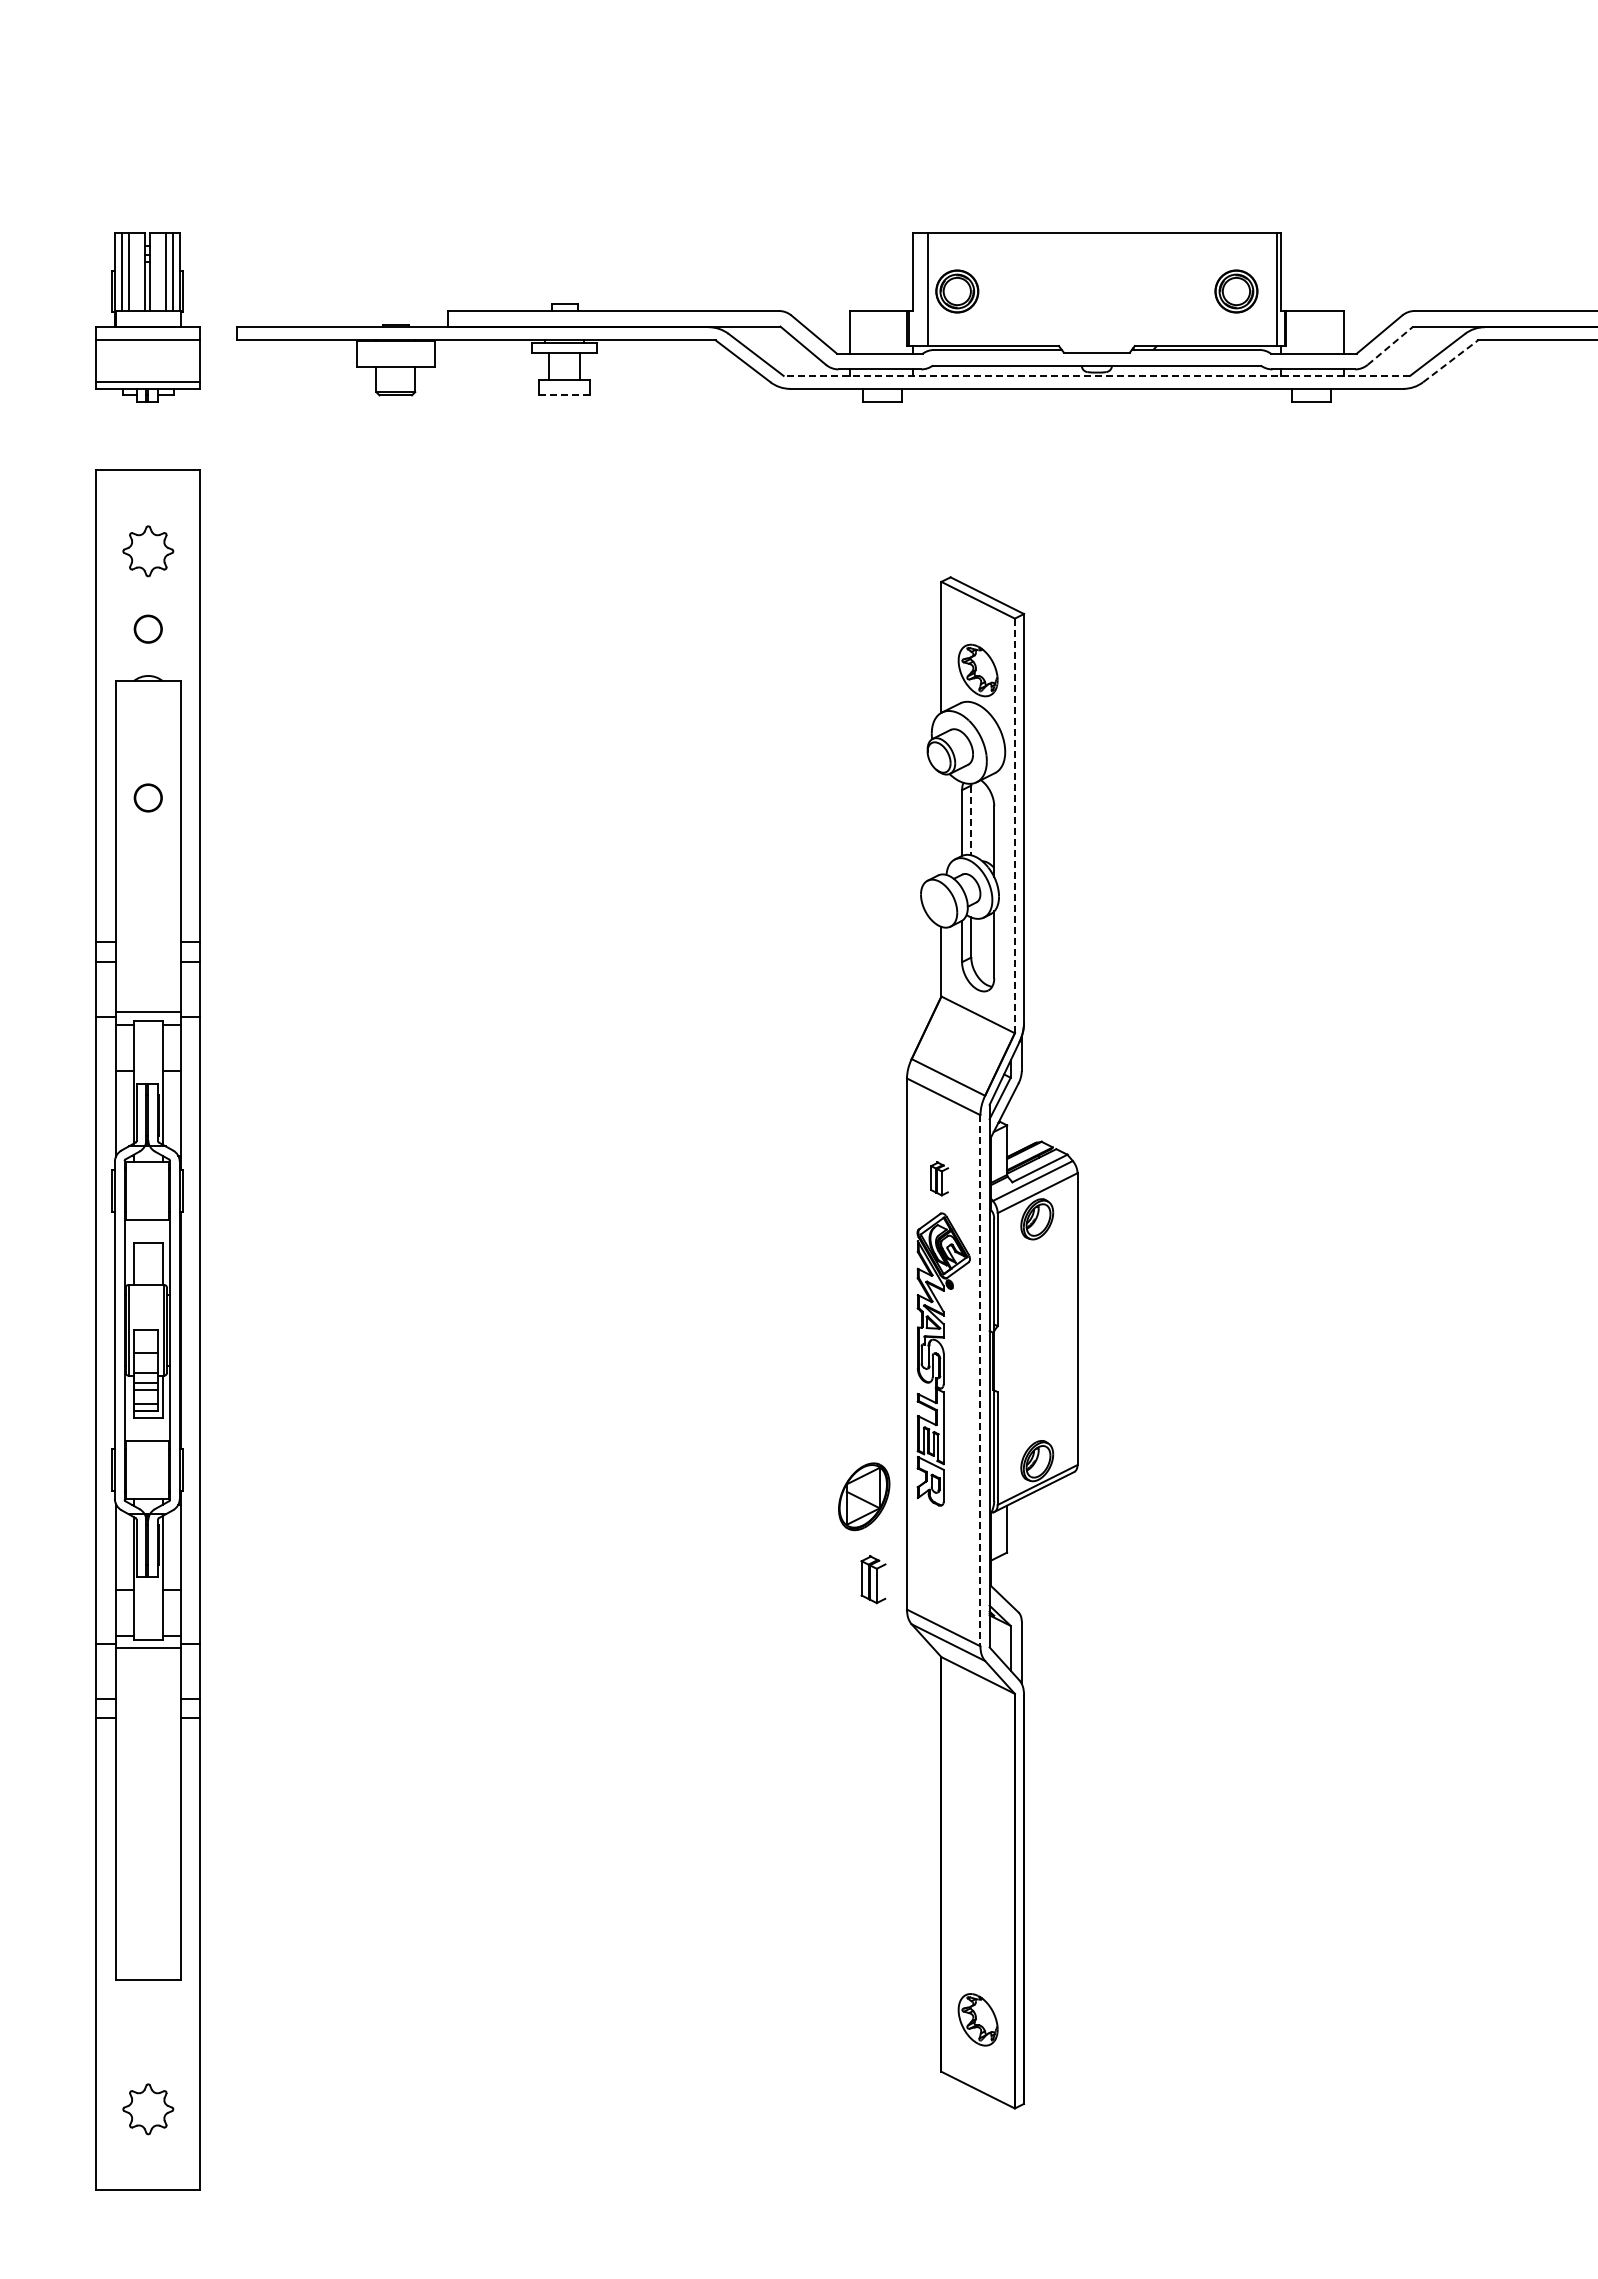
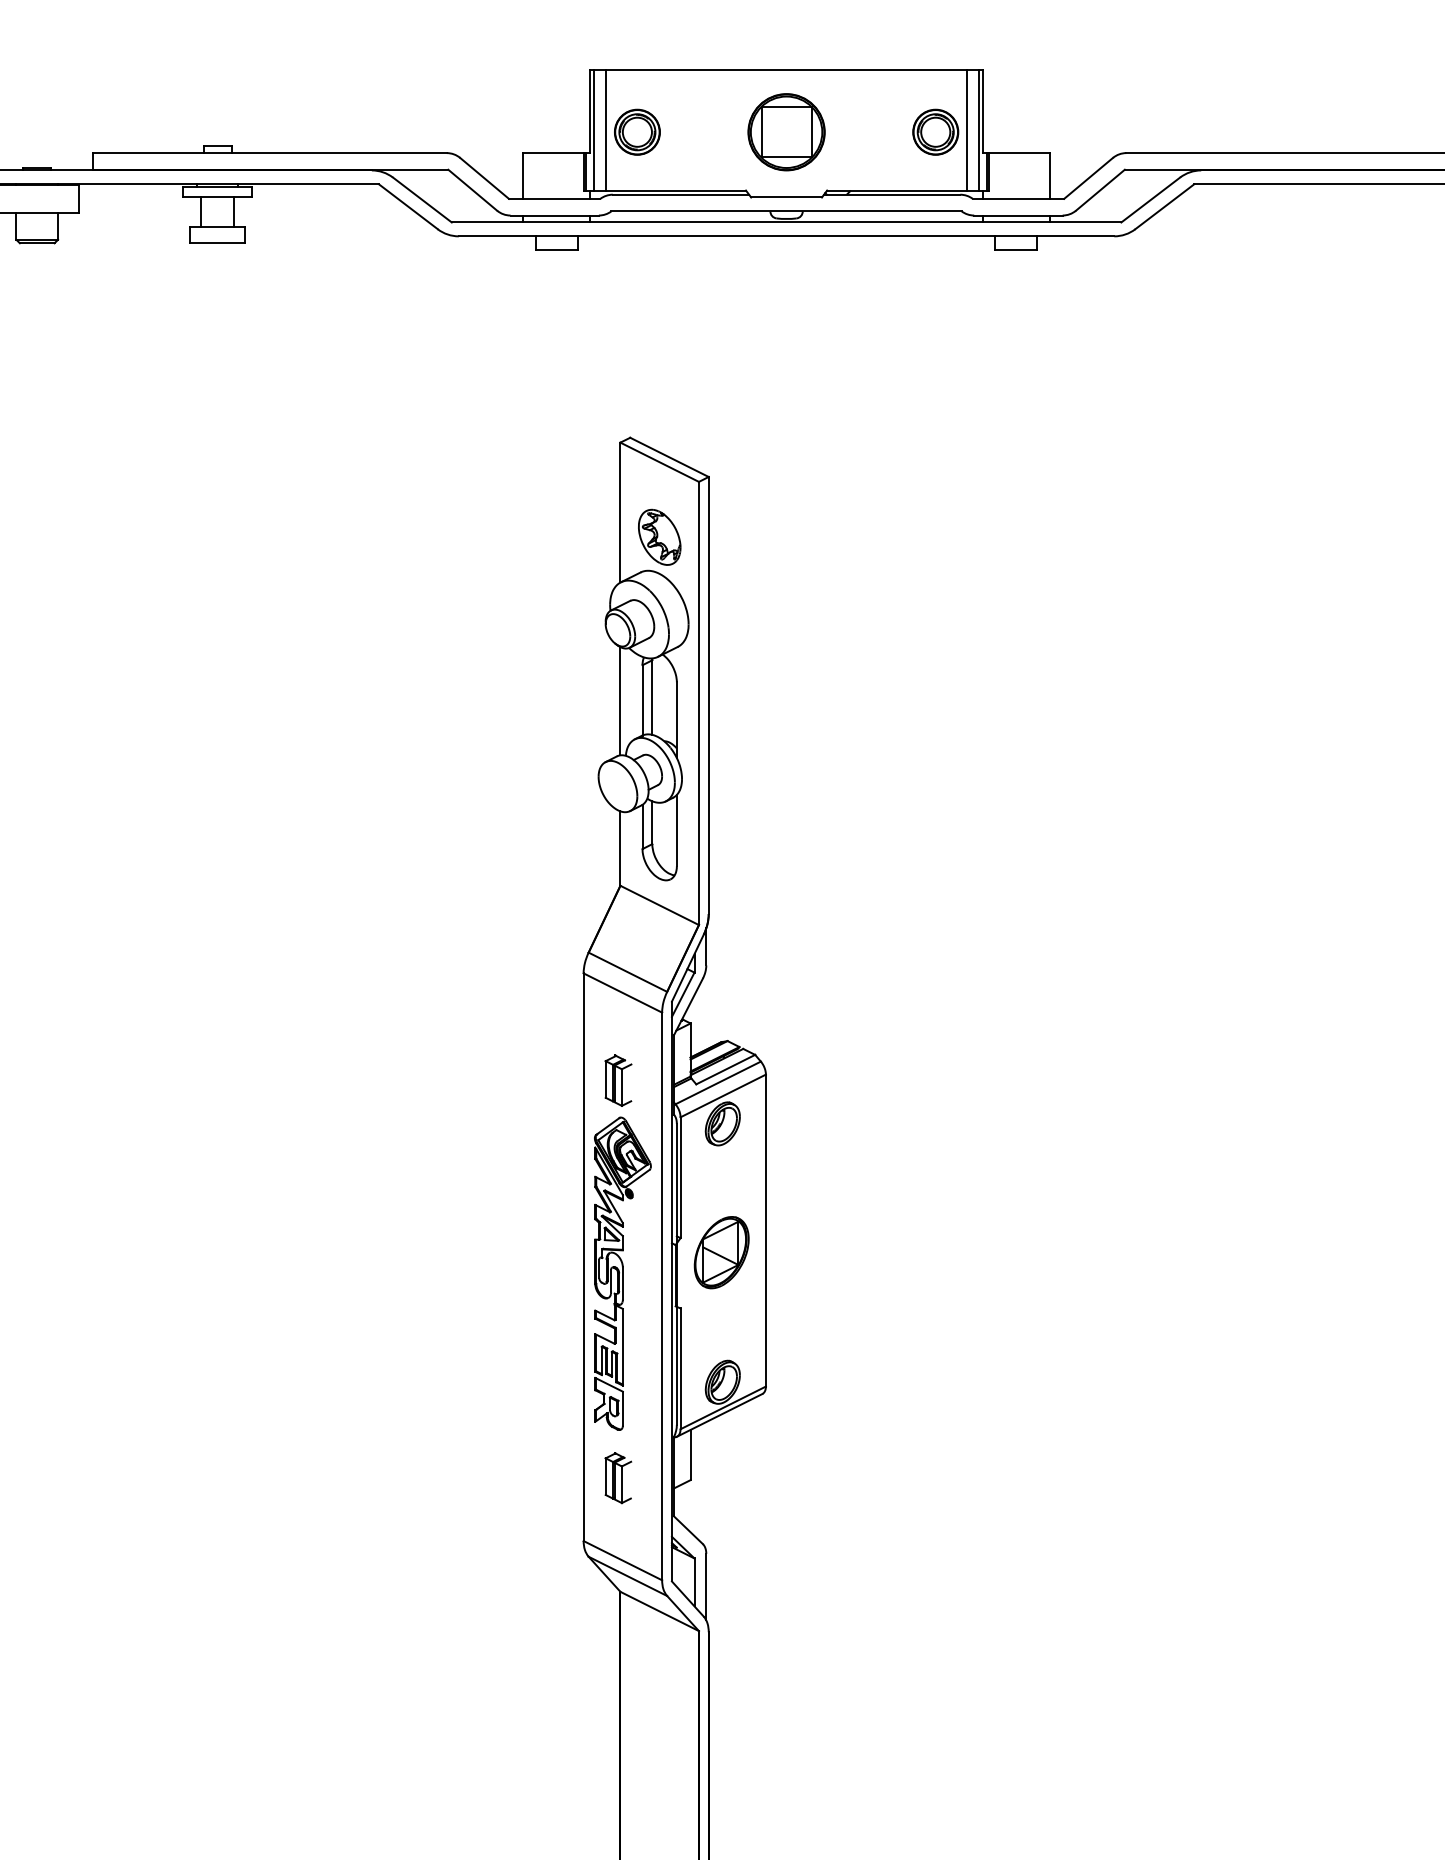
line: (917, 289) -> (594, 130), added
line: (1265, 289) -> (966, 130), added
part: (1096, 291) -> (786, 132), added
line: (1390, 345) -> (1100, 189), dashed -> solid
line: (1450, 361) -> (1164, 207), dashed -> solid
line: (1096, 375) -> (786, 222), dashed -> solid
line: (564, 395) -> (217, 243), dashed -> solid
line: (971, 820) -> (652, 697), dashed -> solid
line: (941, 823) -> (620, 700), added
line: (1014, 826) -> (698, 704), dashed -> solid
part: (939, 1178) -> (618, 1080), size x1.43
line: (980, 1380) -> (662, 1296), dashed -> solid
part: (864, 1496) -> (722, 1252), moved
part: (873, 1579) -> (618, 1477), moved

